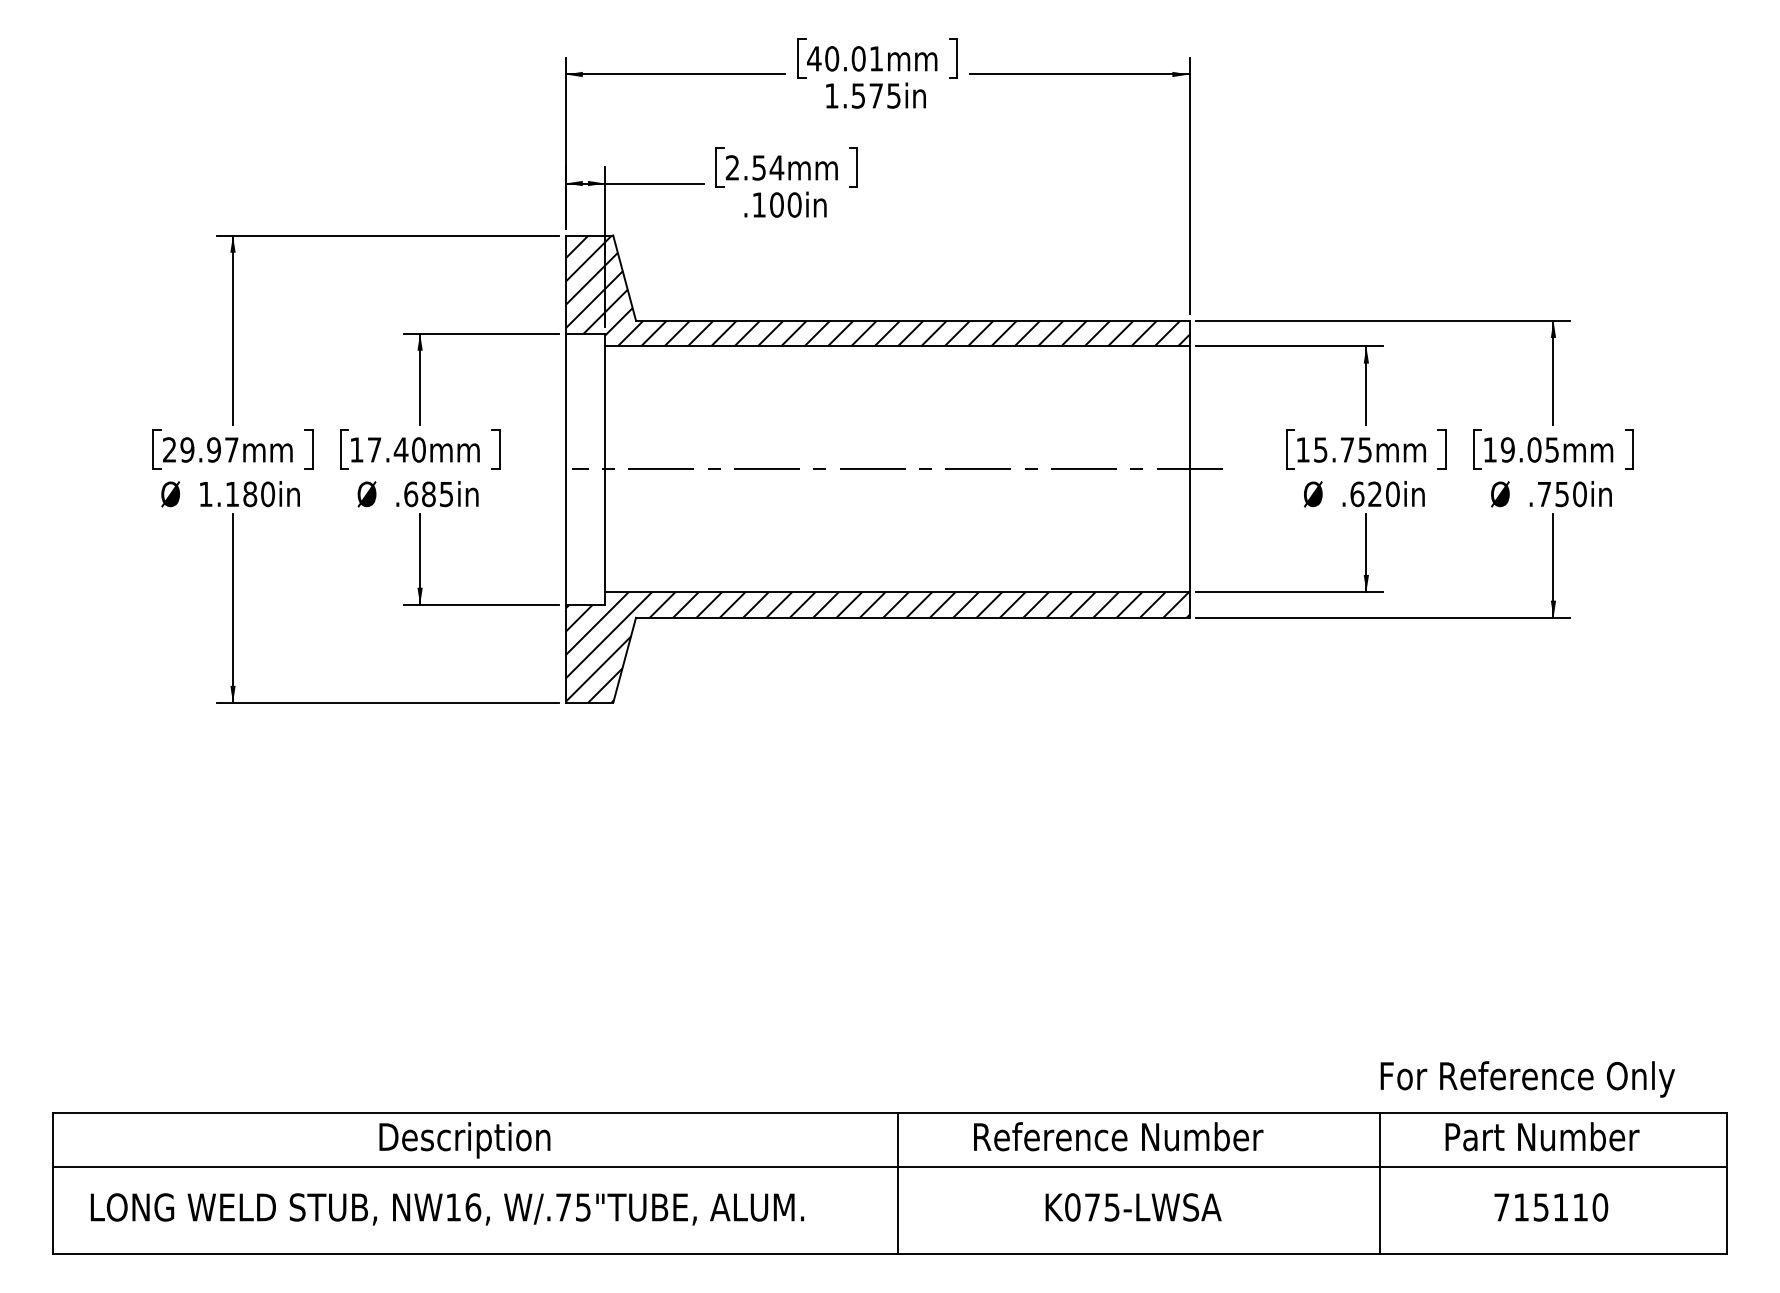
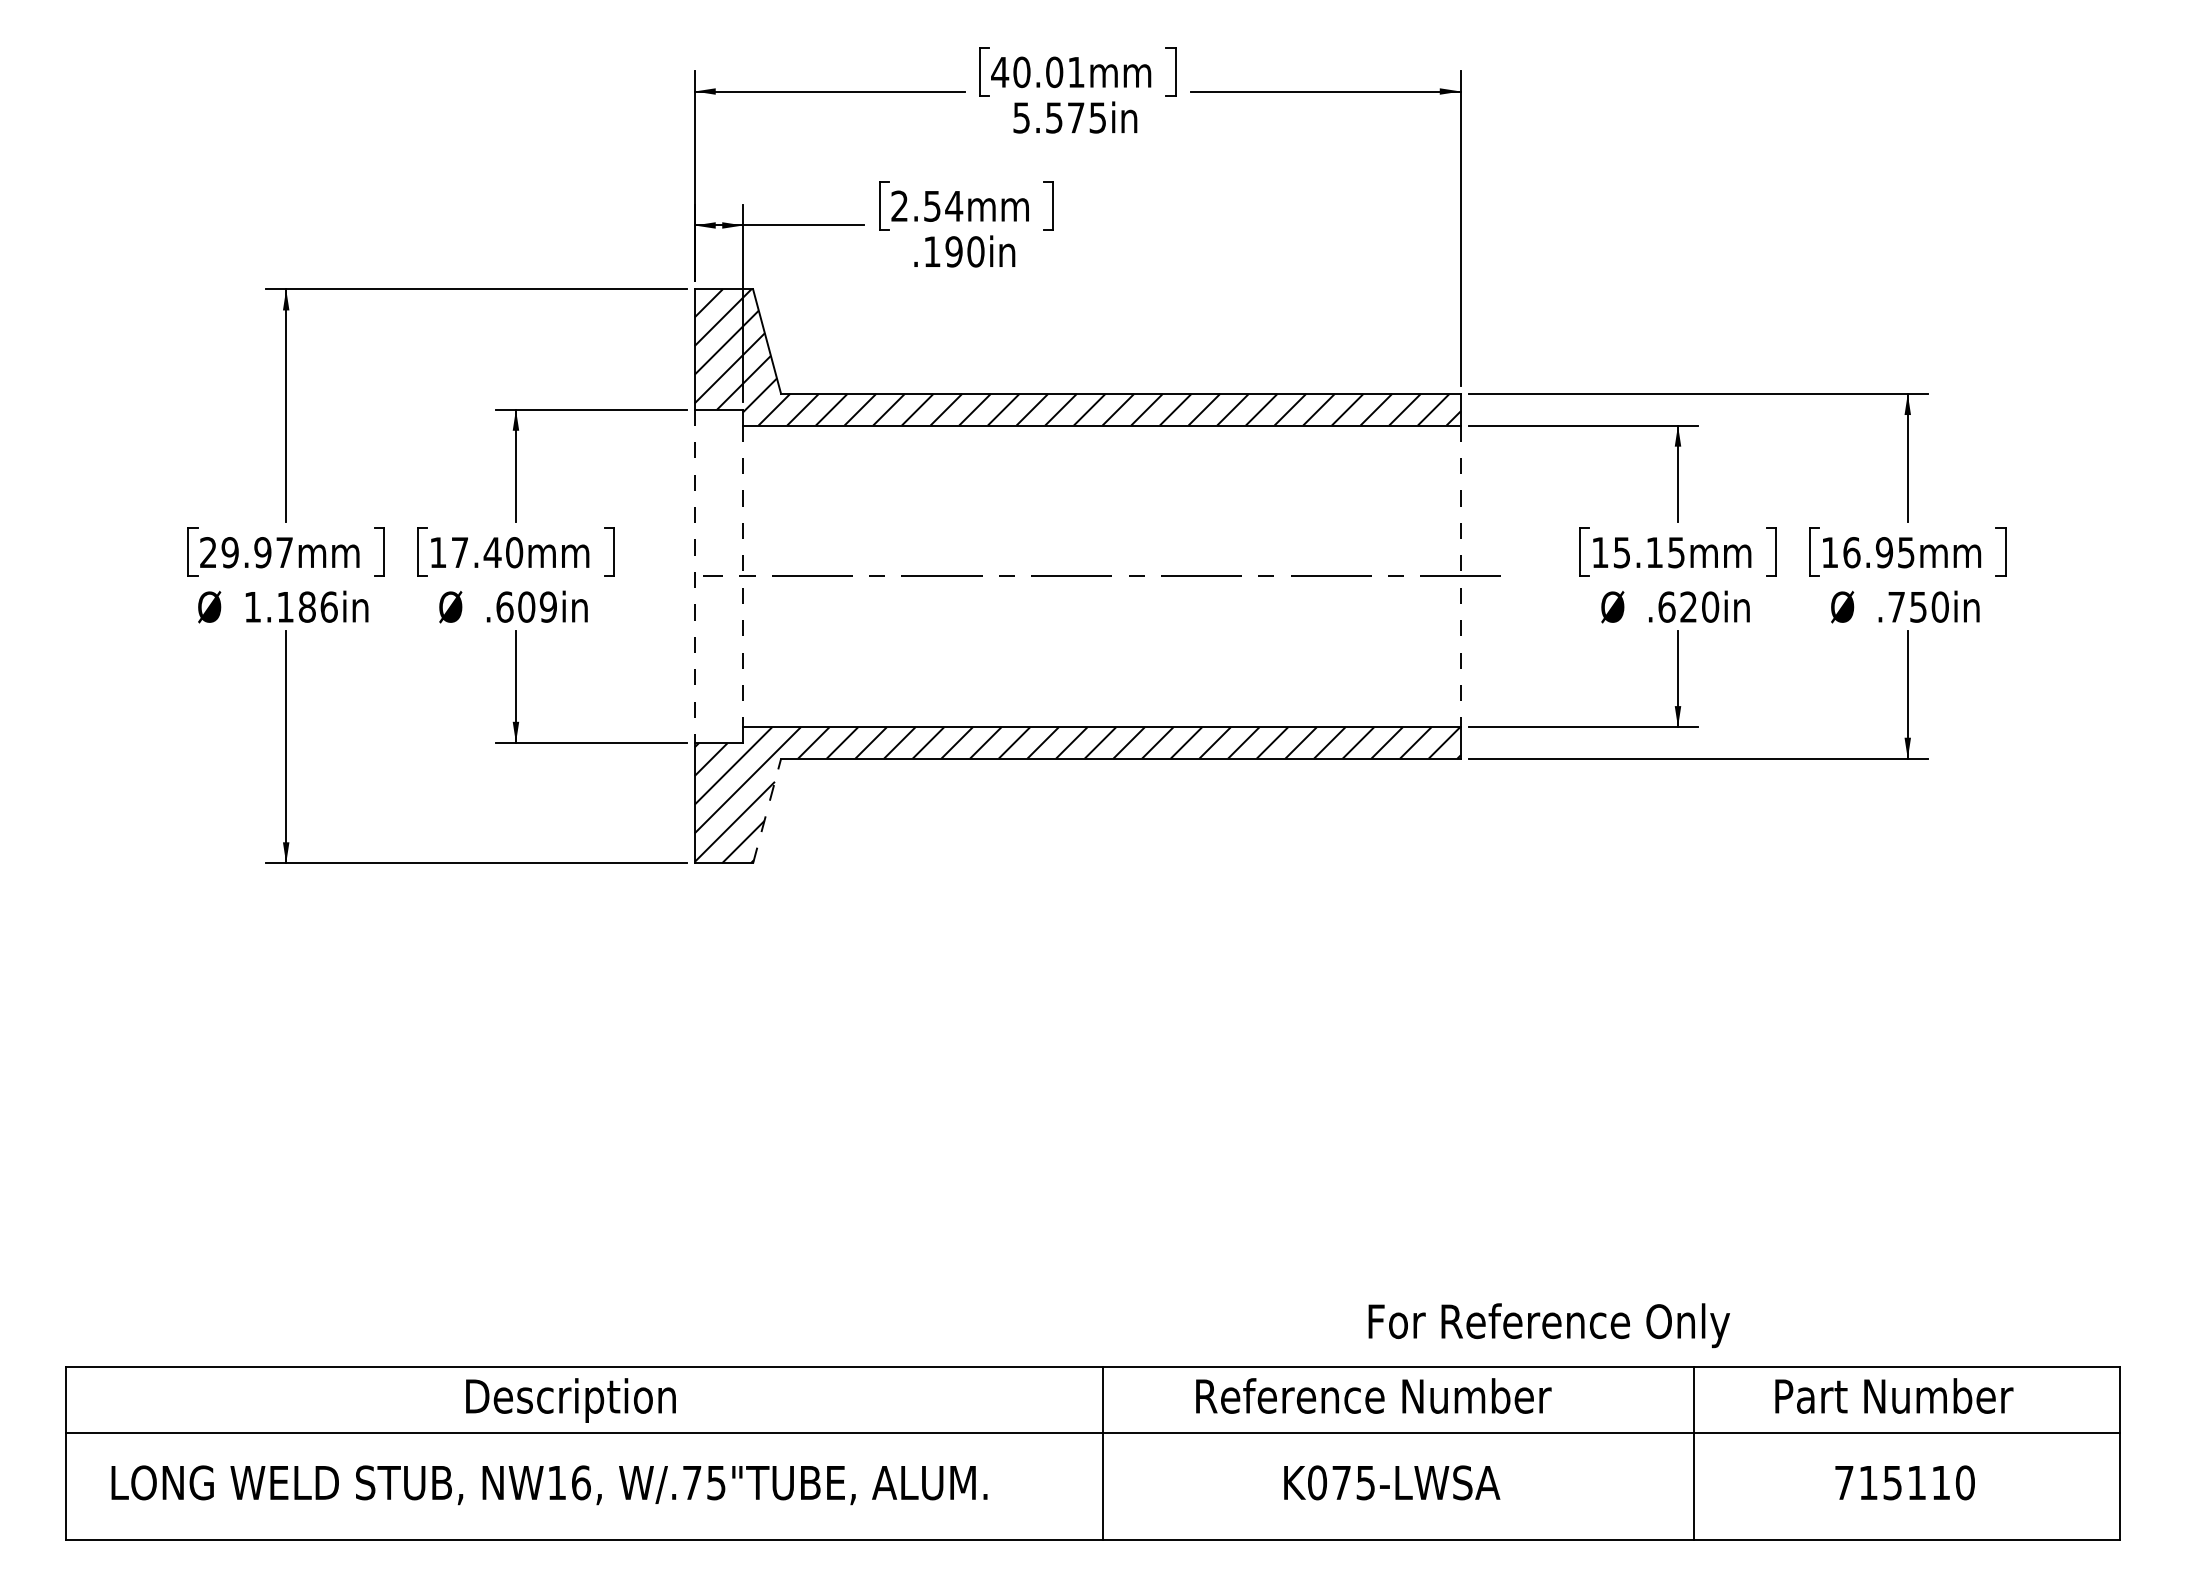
text: (831, 95) -> (1021, 117), 1.575in -> 5.575in
text: (776, 204) -> (953, 251), .100in -> .190in
text: (1347, 449) -> (1654, 552), 15.75mm -> 15.15mm
text: (1521, 449) -> (1868, 552), 19.05mm -> 16.95mm
line: (565, 469) -> (694, 576), solid -> dashed
line: (605, 469) -> (743, 576), solid -> dashed
line: (1189, 469) -> (1460, 576), solid -> dashed
text: (267, 493) -> (328, 606), 1.180in -> 1.186in
text: (437, 493) -> (537, 606), .685in -> .609in
line: (624, 659) -> (767, 810), solid -> dashed
text: (1527, 1079) -> (1548, 1325), moved

